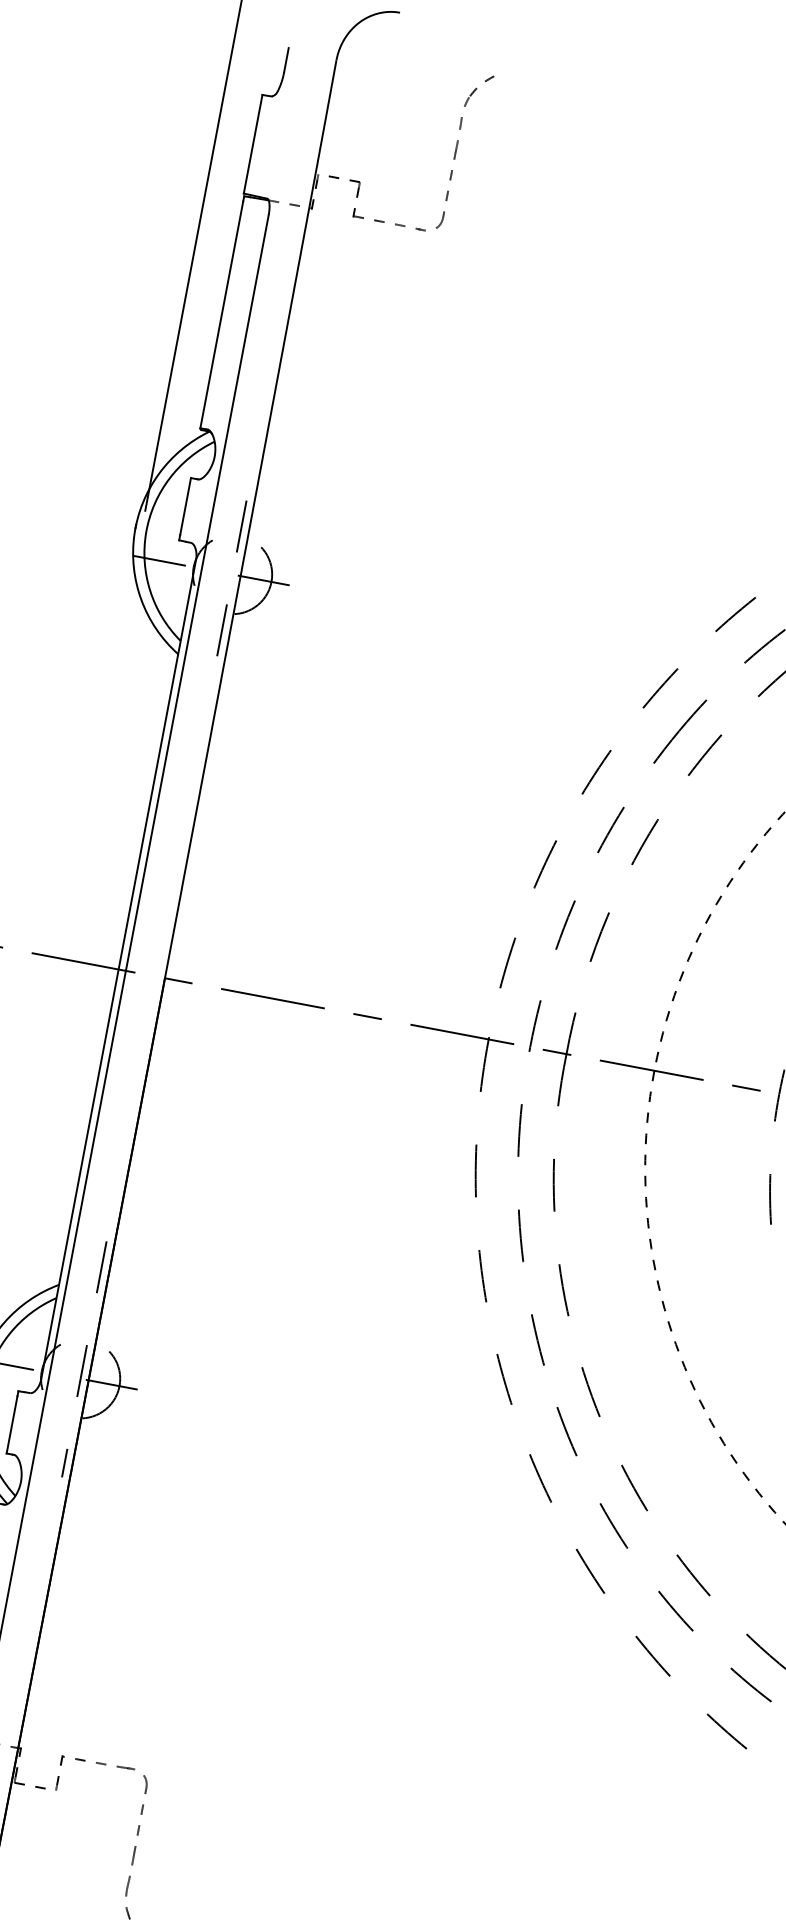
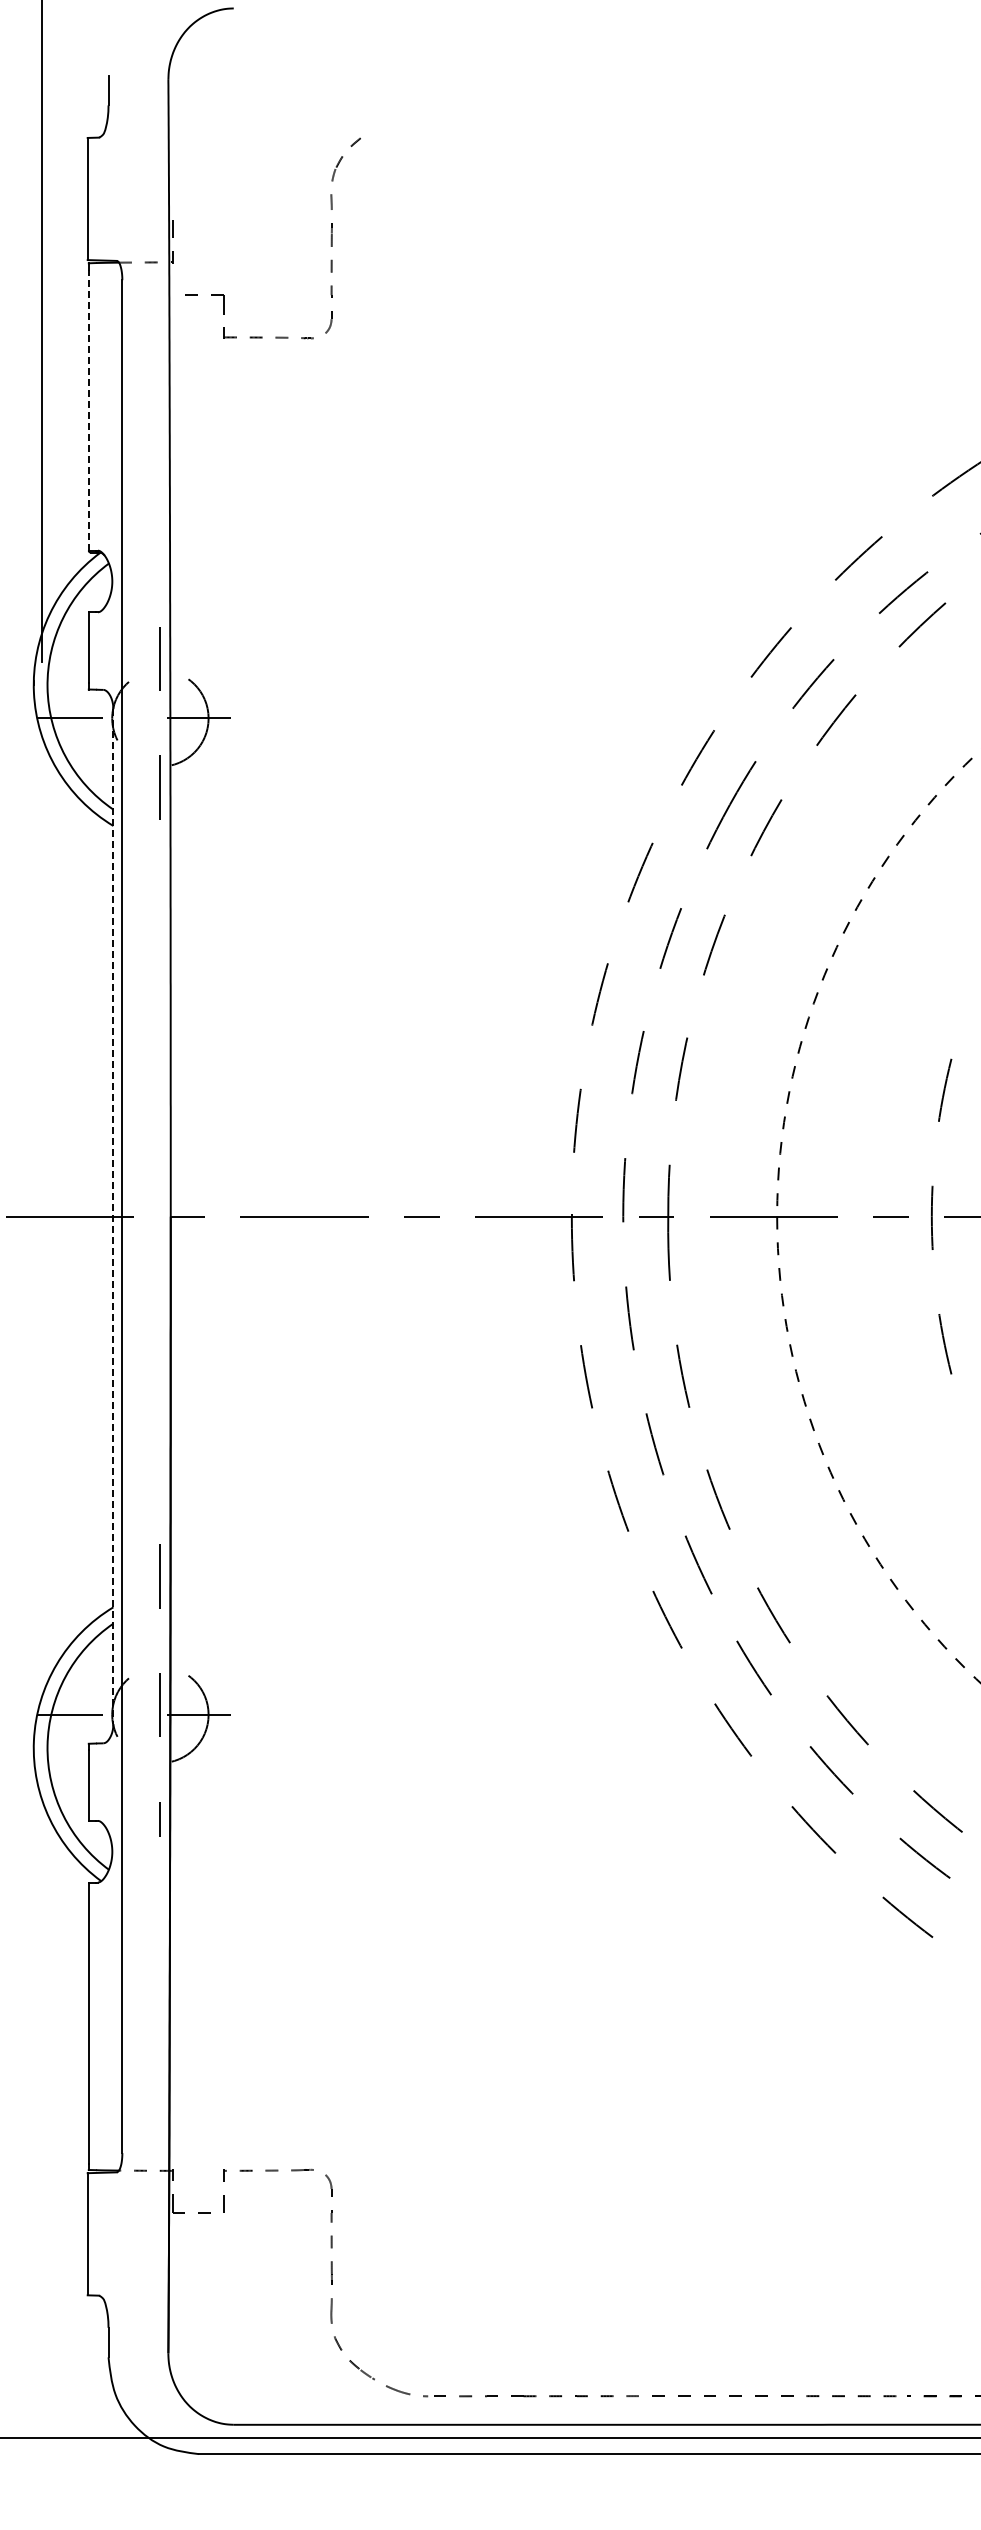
part: (454, 152) -> (330, 238), moved
line: (221, 314) -> (88, 409), solid -> dashed
line: (118, 970) -> (113, 1217), solid -> dashed

